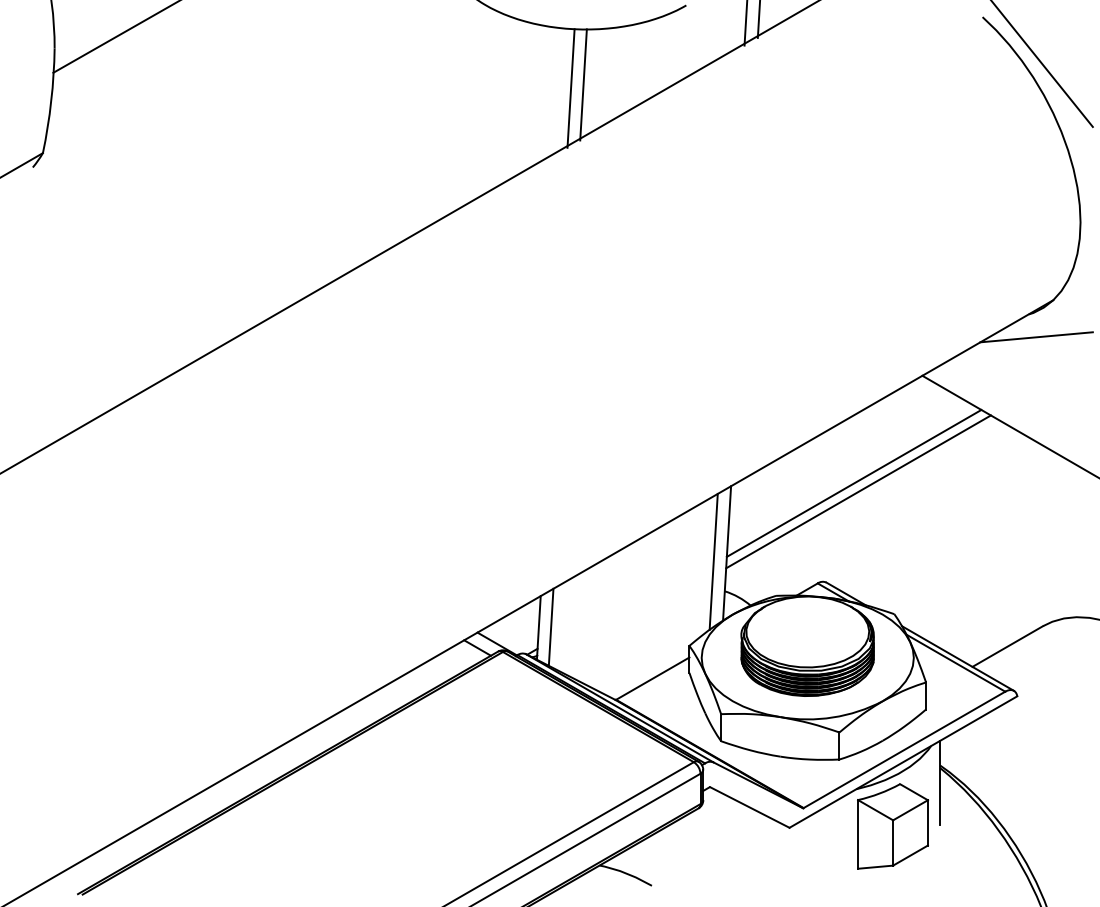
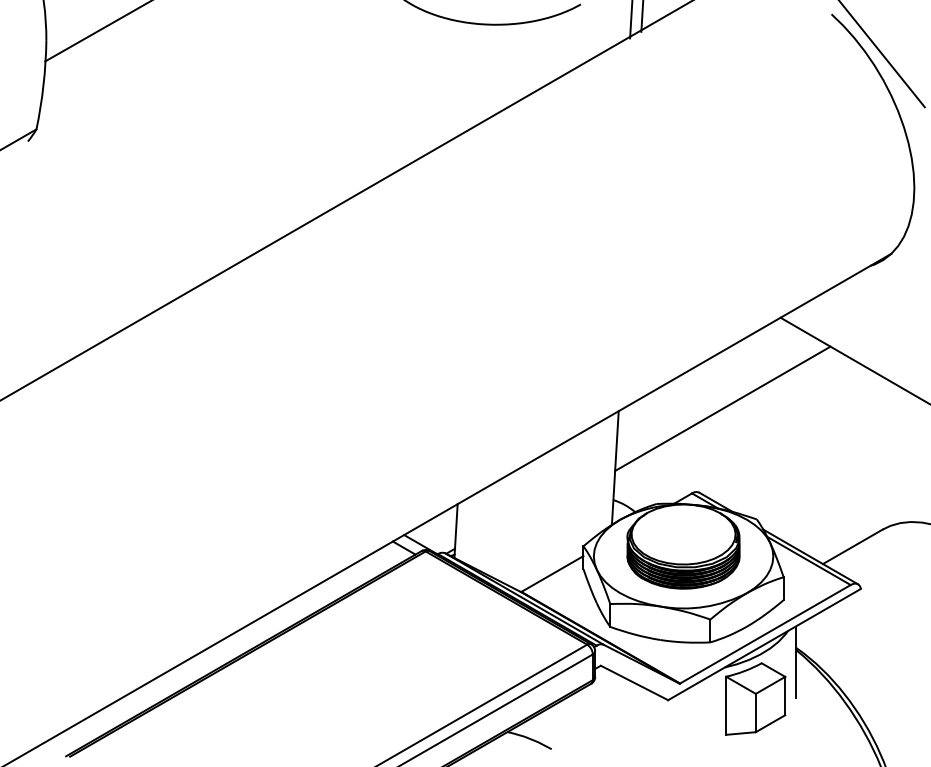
line: (583, 84) -> (493, 71), removed
line: (571, 88) -> (483, 74), removed
line: (1035, 336) -> (876, 284), removed
line: (858, 491) -> (726, 415), removed
line: (713, 561) -> (603, 474), removed
line: (551, 627) -> (466, 530), removed

